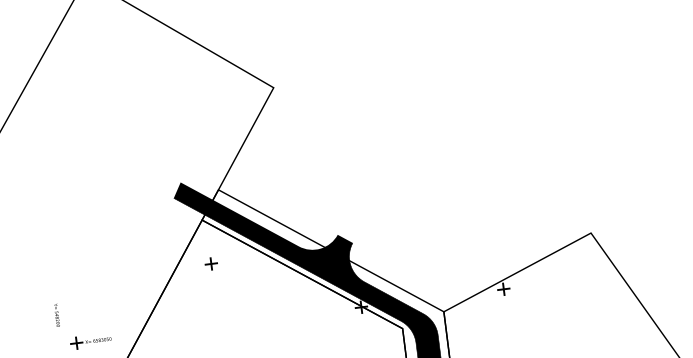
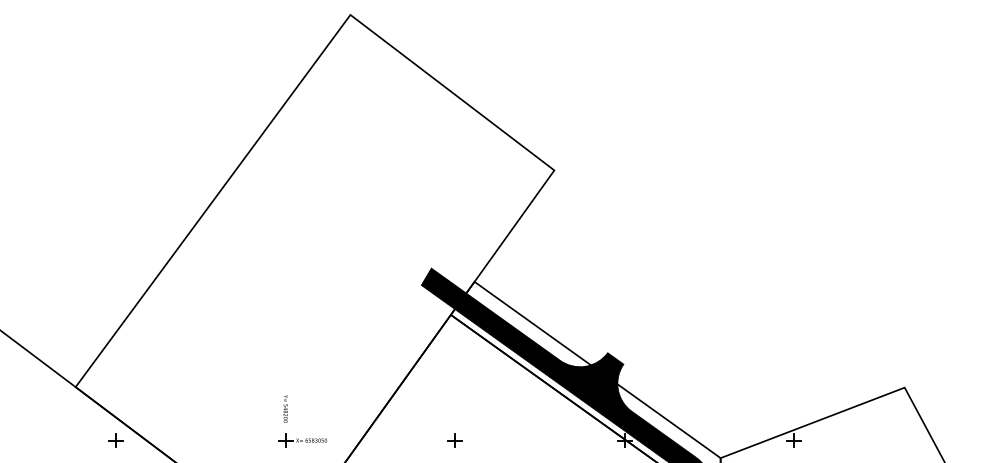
part: (210, 263) -> (454, 440), moved
text: (56, 314) -> (285, 408), moved

